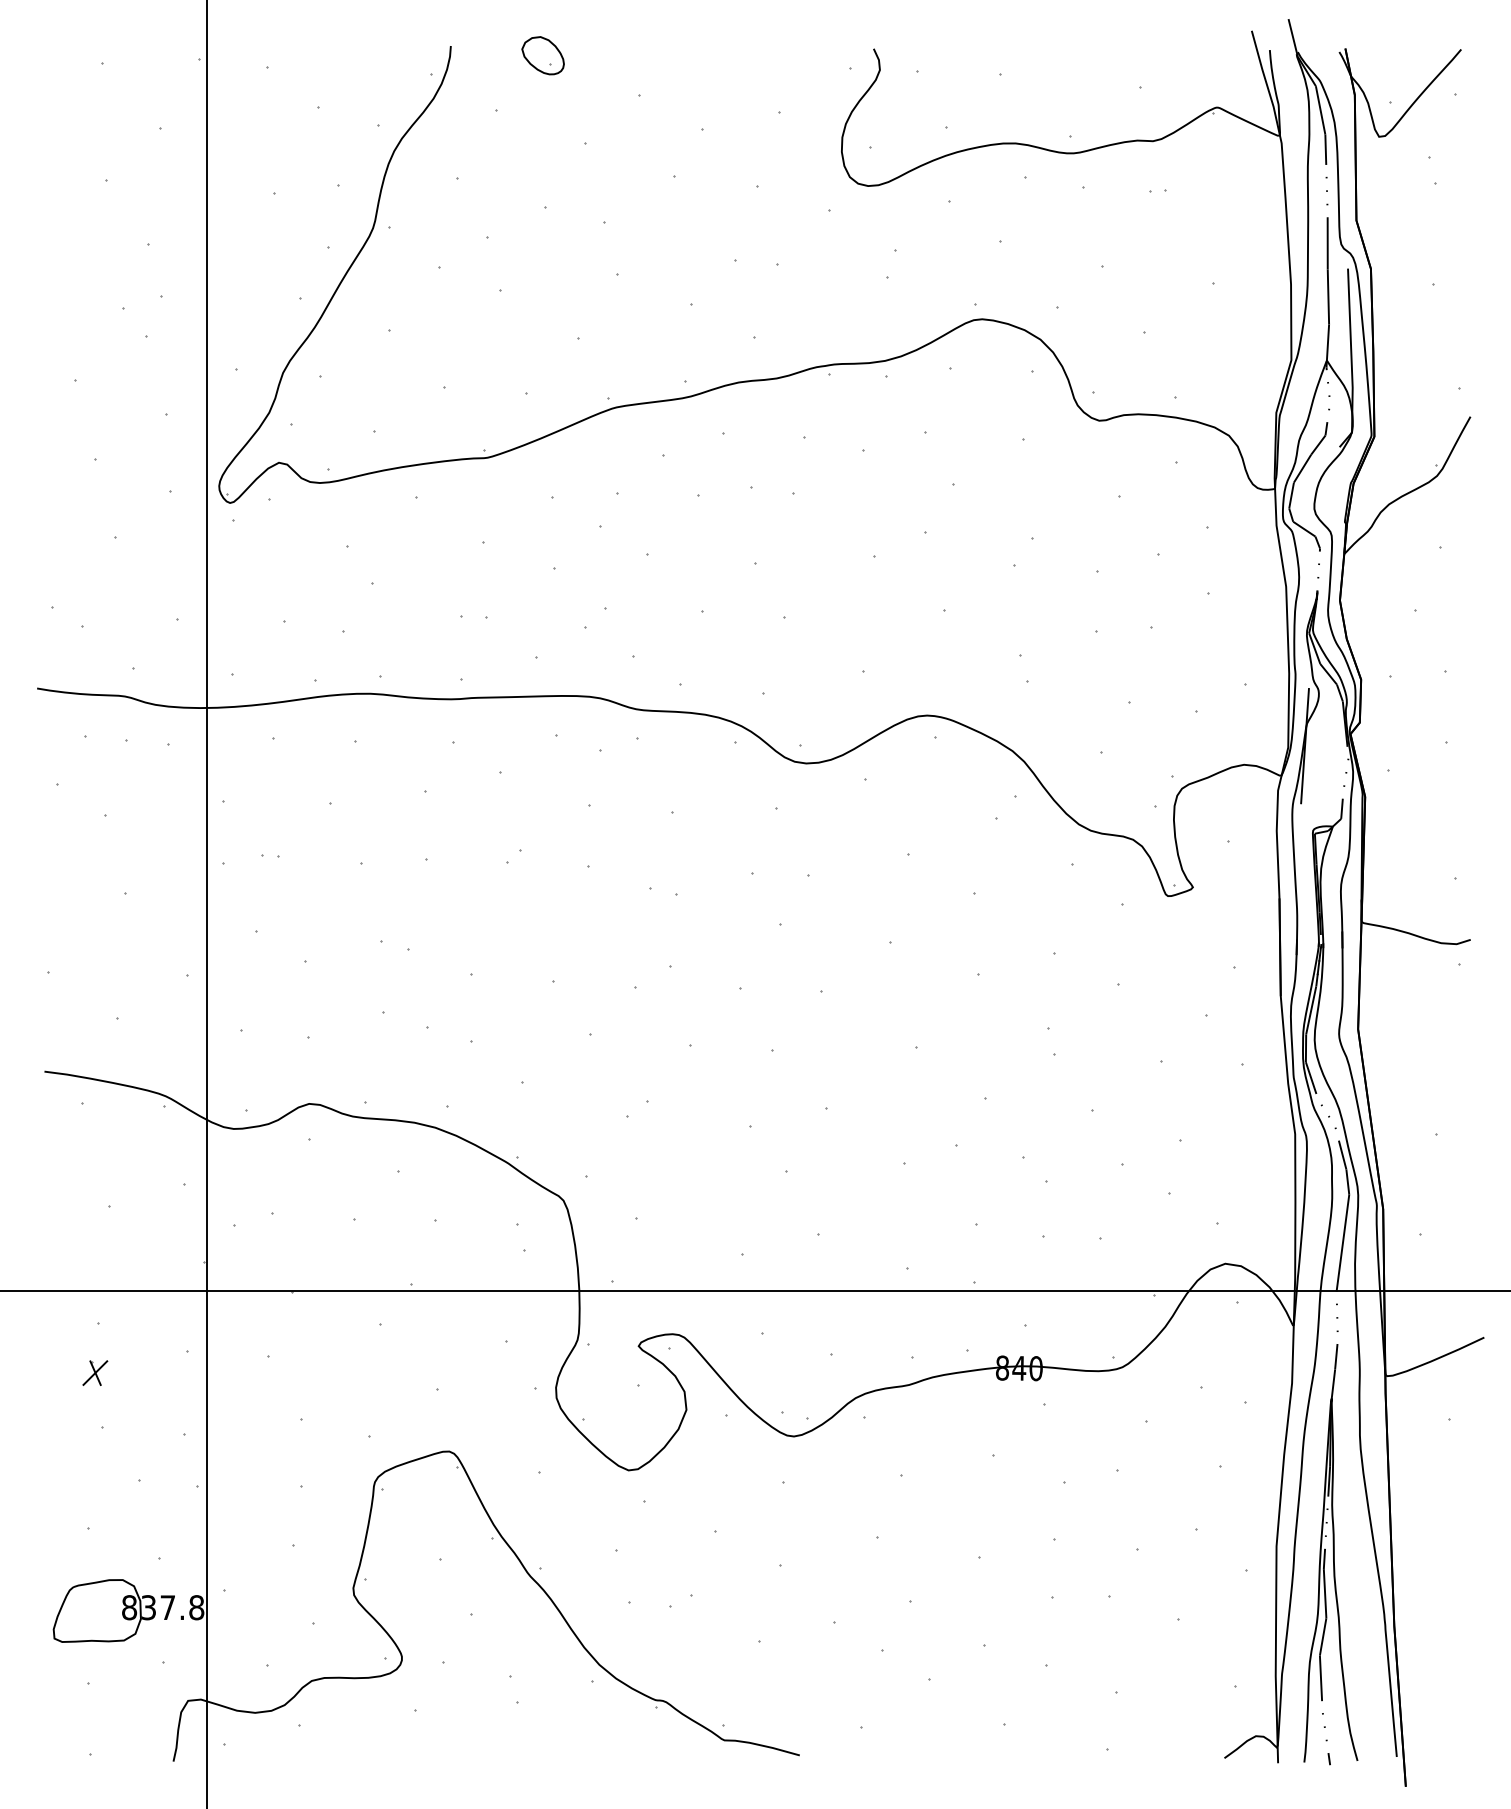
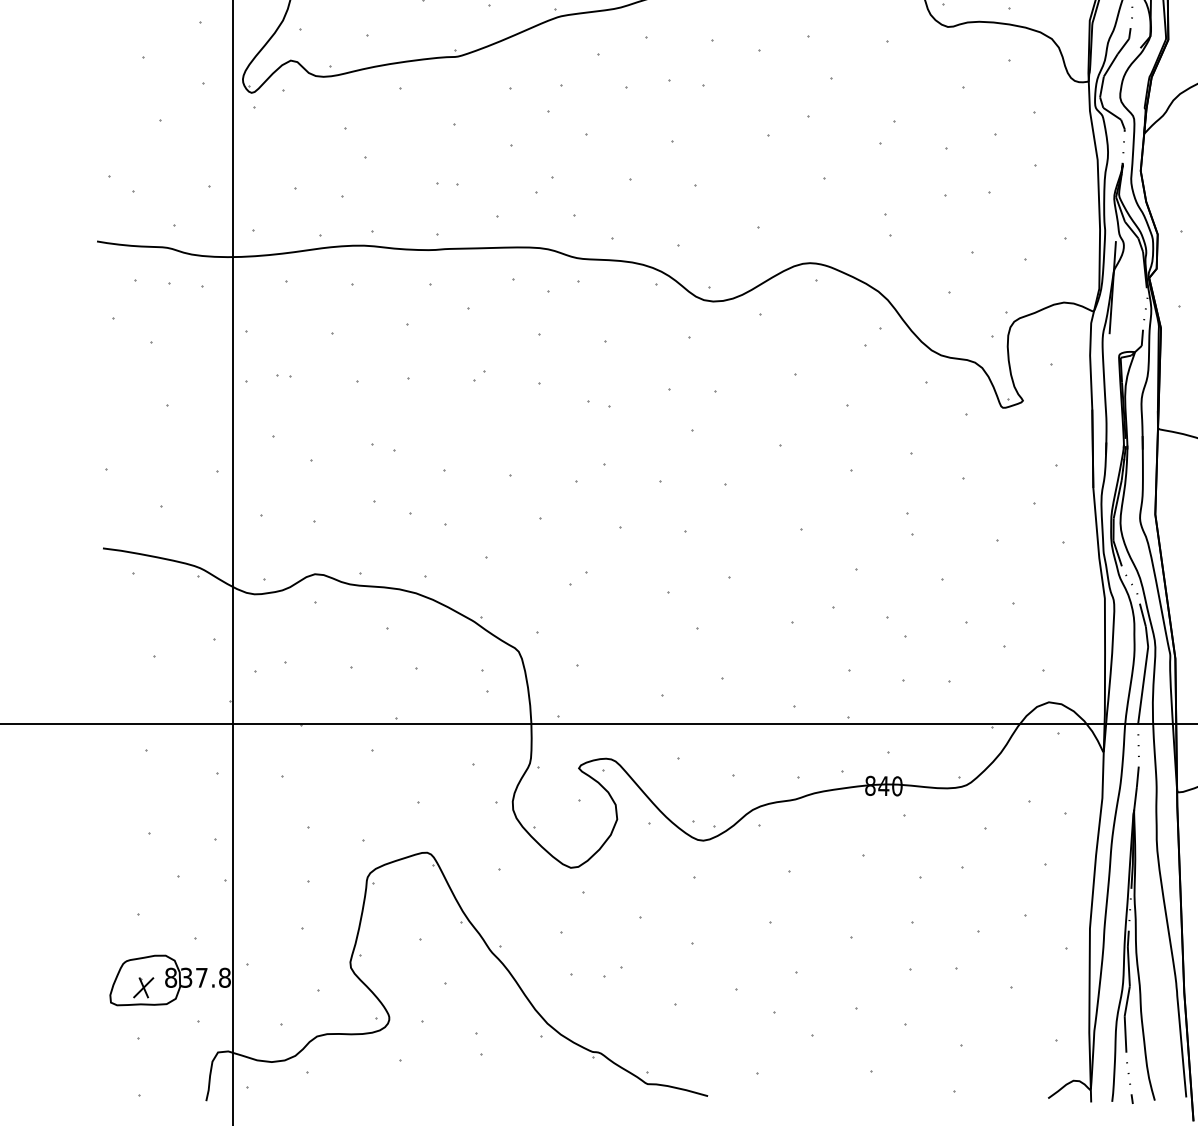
part: (95, 1372) -> (143, 987), moved

